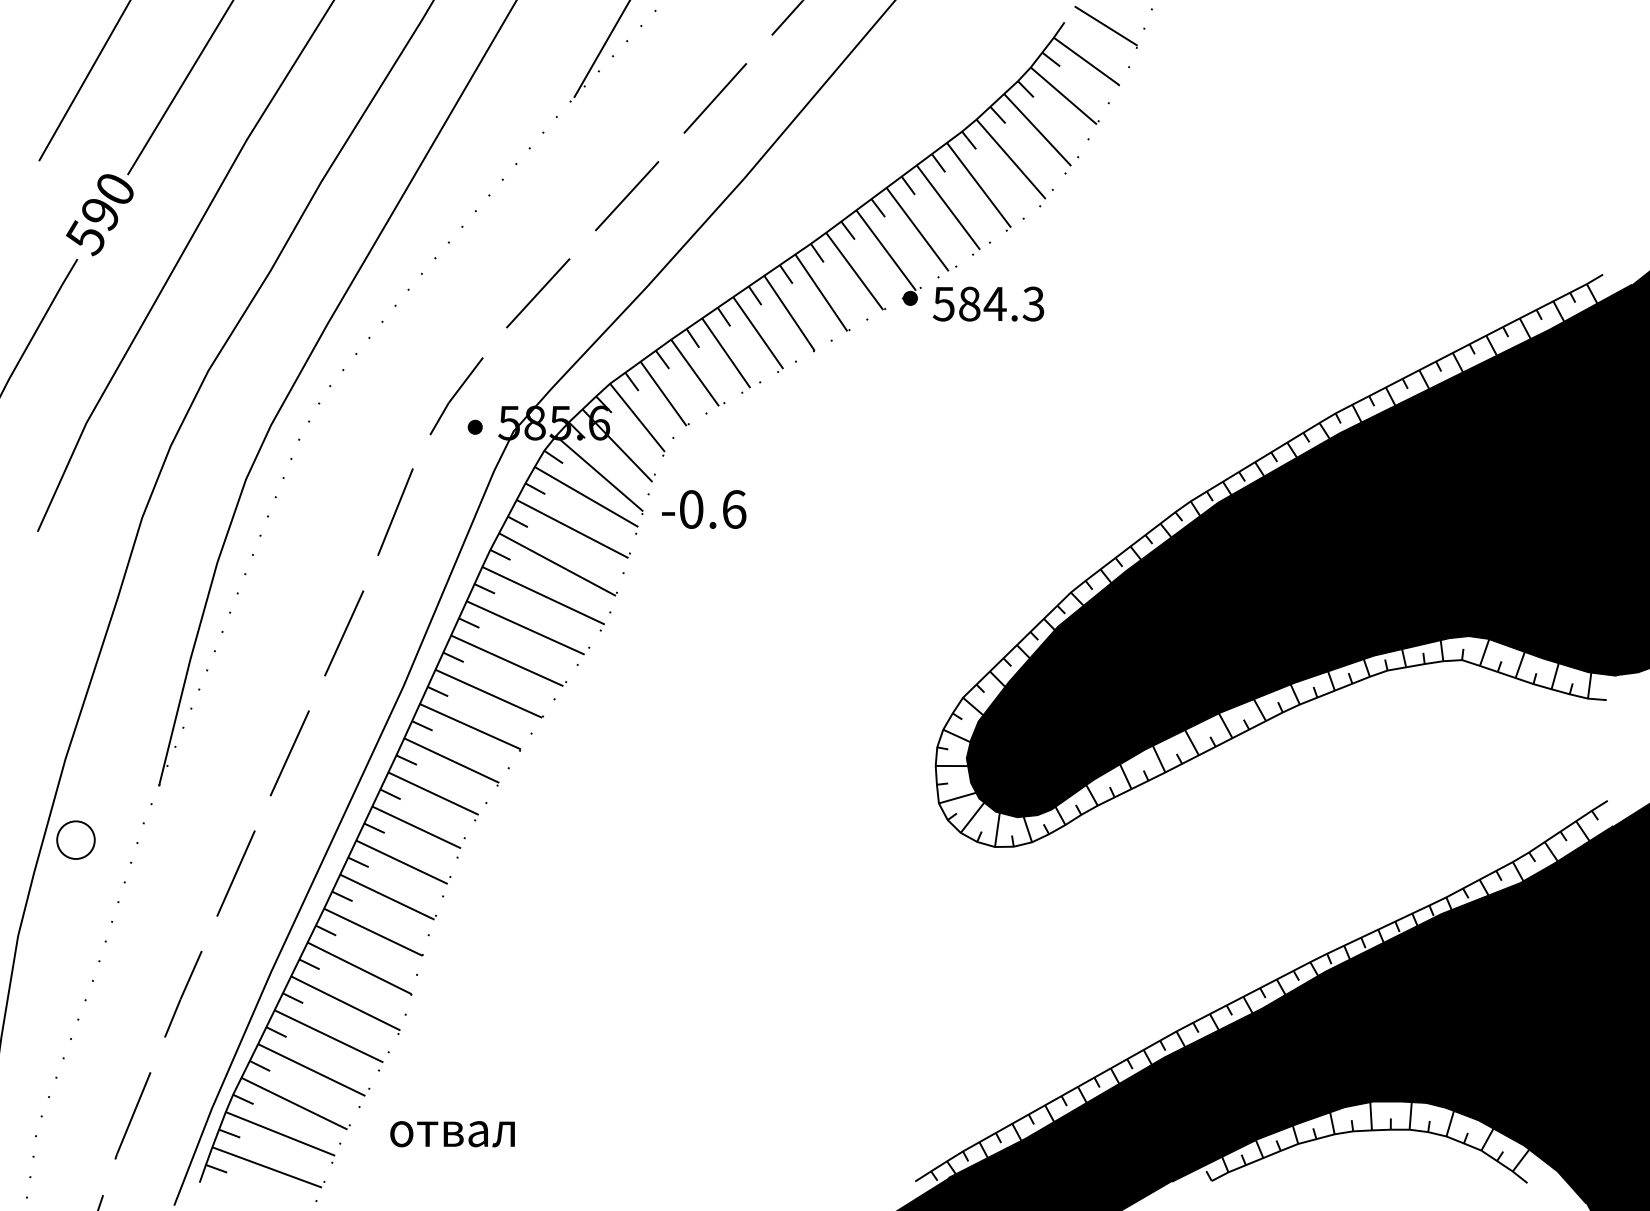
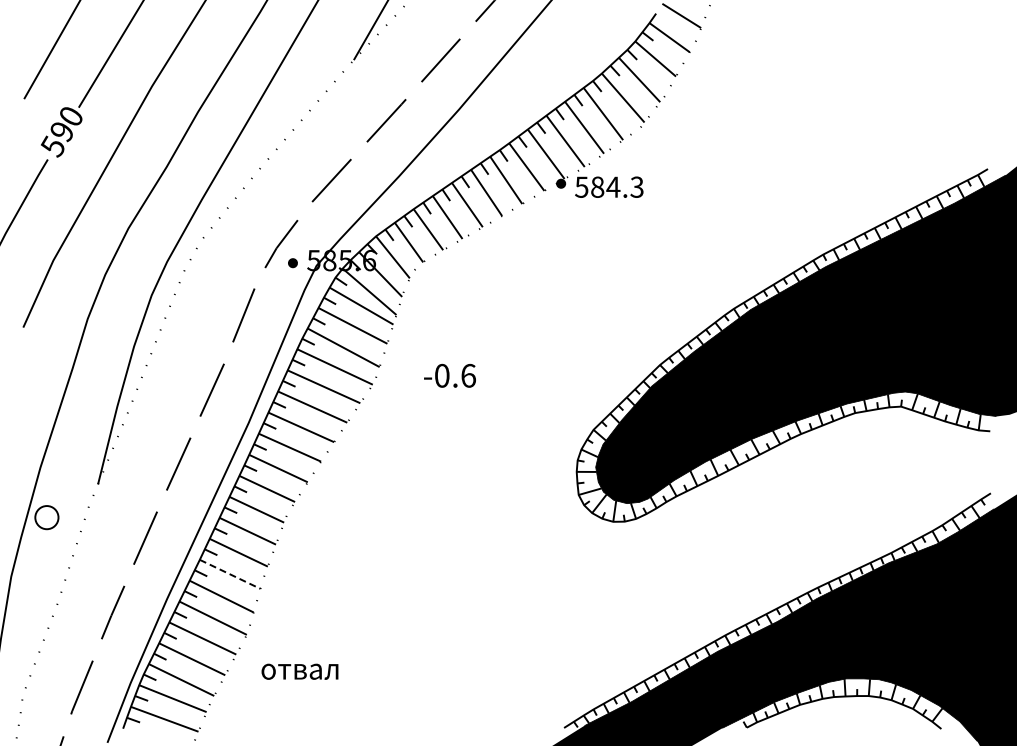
text: (703, 508) -> (449, 375), moved
line: (373, 932) -> (230, 574), solid -> dashed
text: (451, 1133) -> (299, 671), moved

